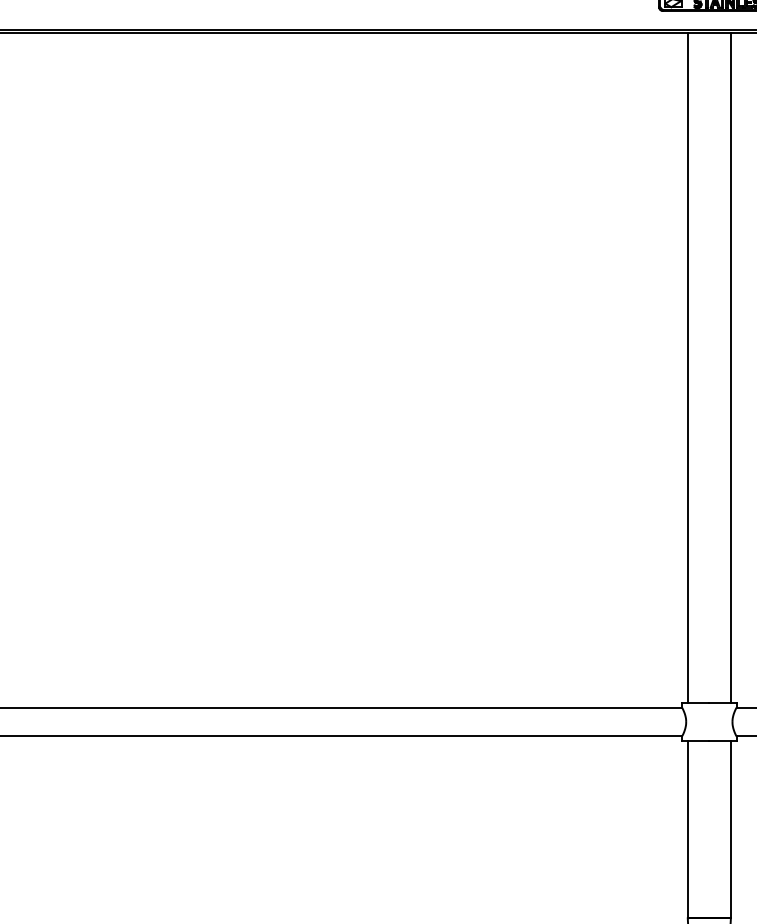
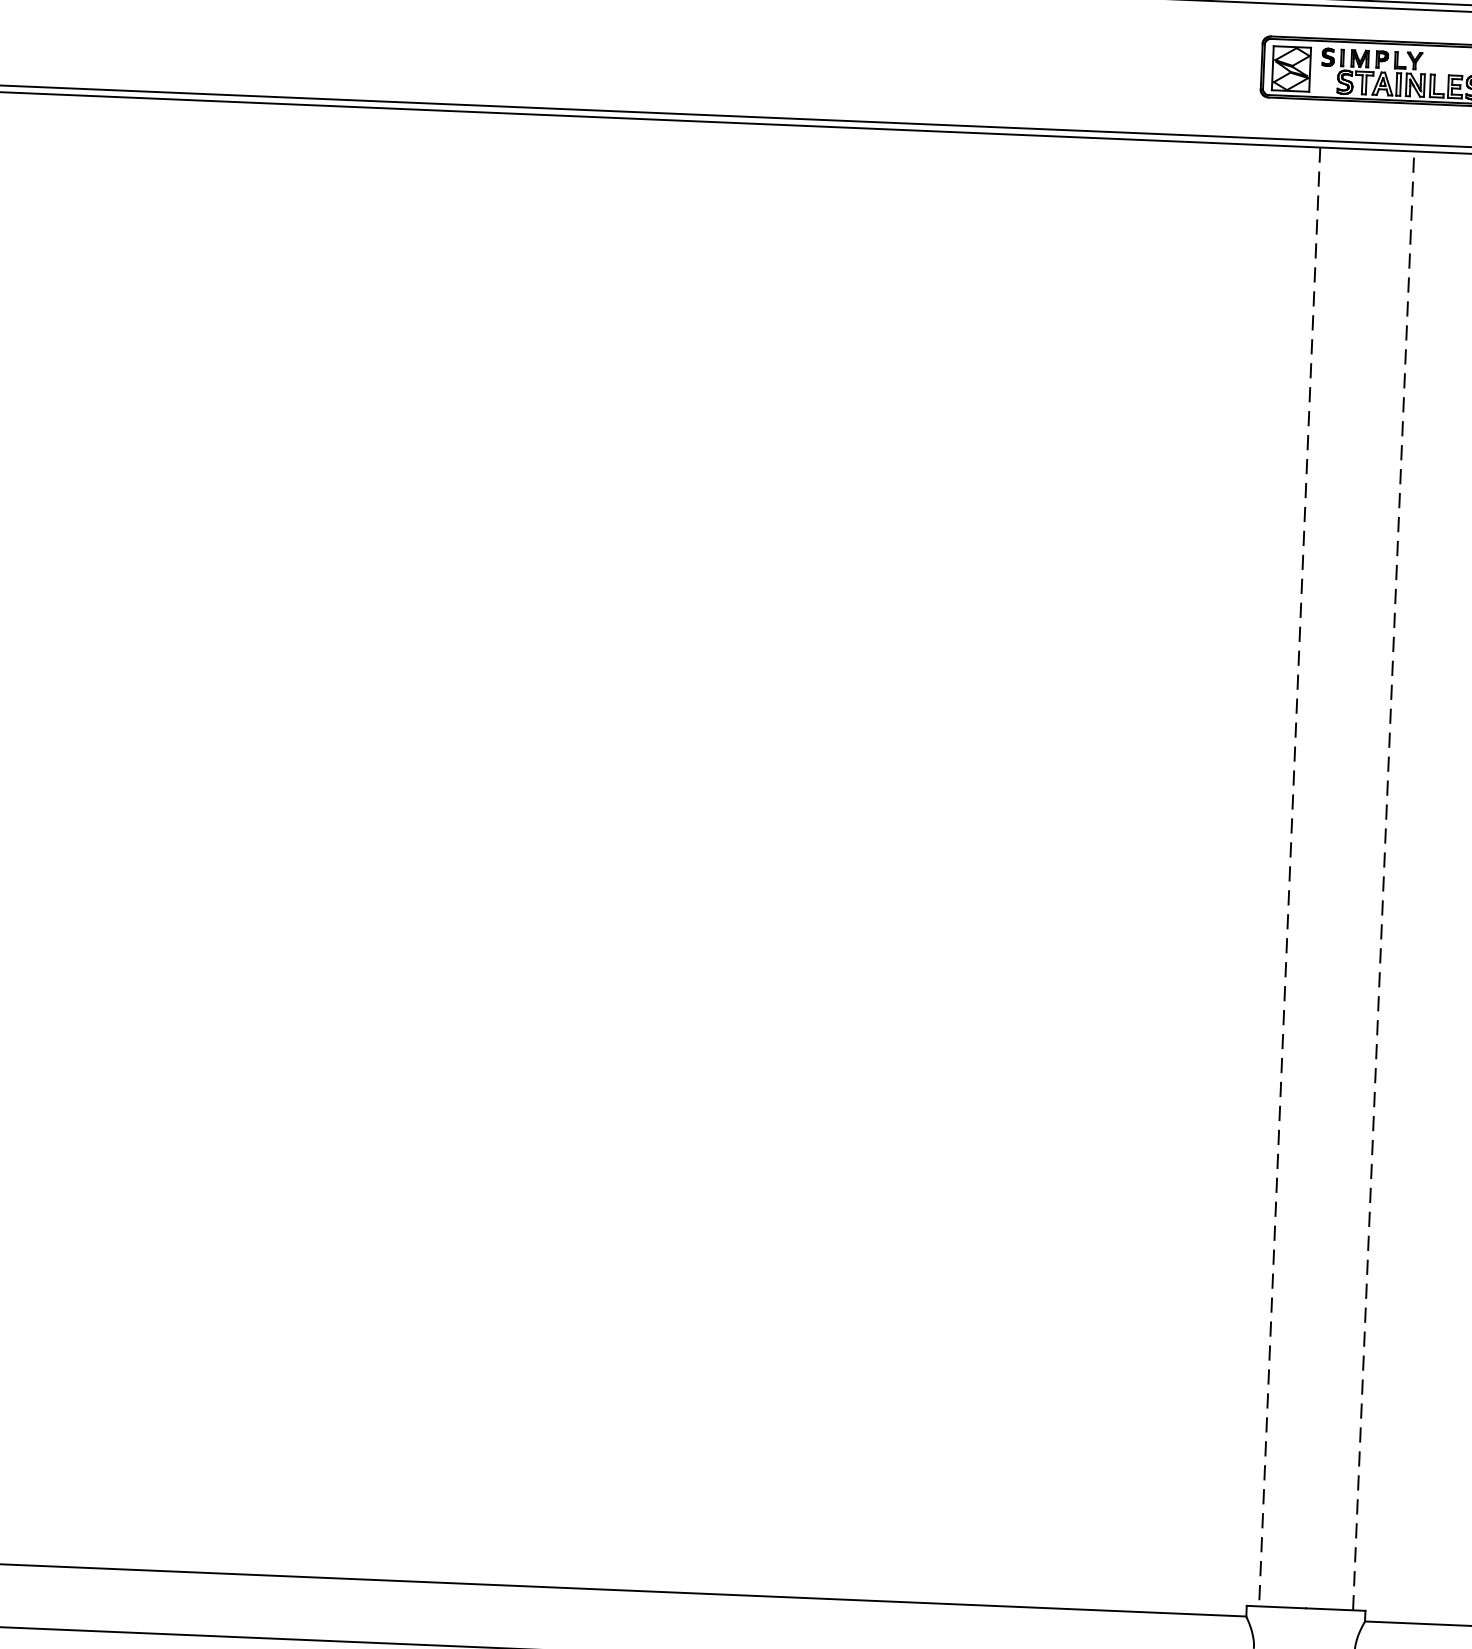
line: (687, 367) -> (1289, 876), solid -> dashed
line: (730, 367) -> (1382, 880), solid -> dashed

